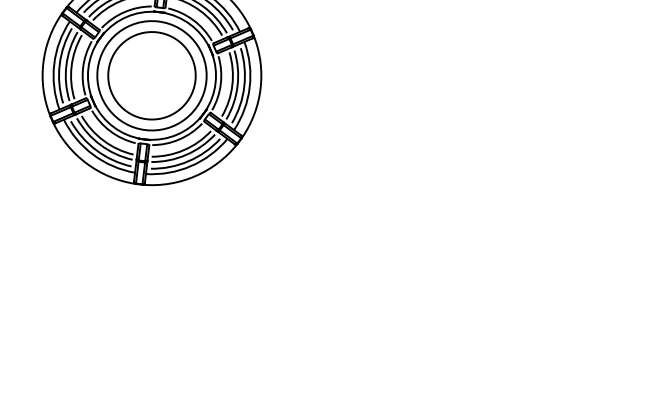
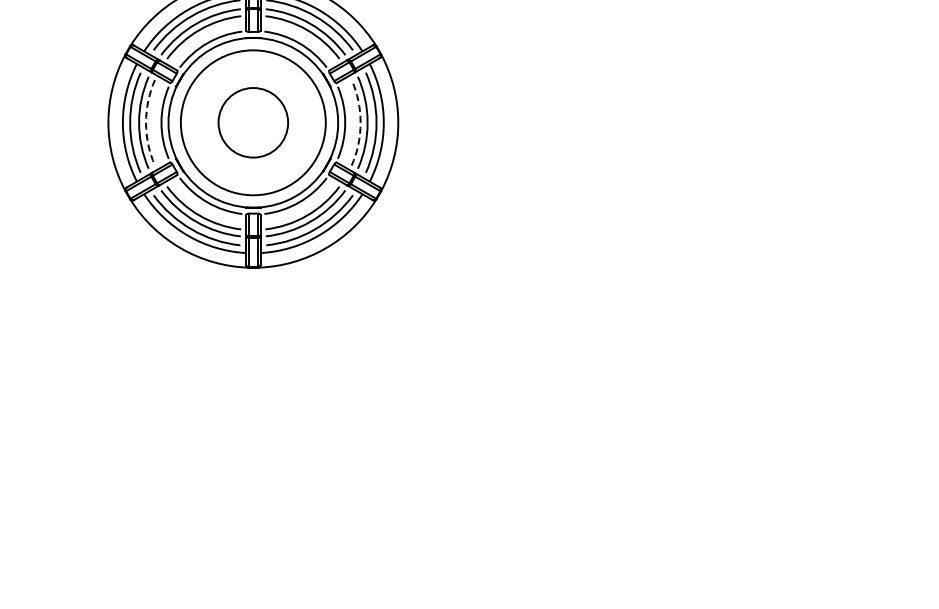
arc: (71, 66) -> (146, 122), solid -> dashed
circle: (152, 75) -> (253, 122), size x0.6
arc: (232, 84) -> (360, 122), solid -> dashed

